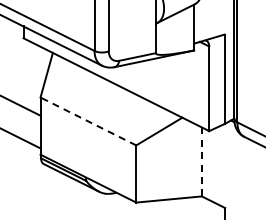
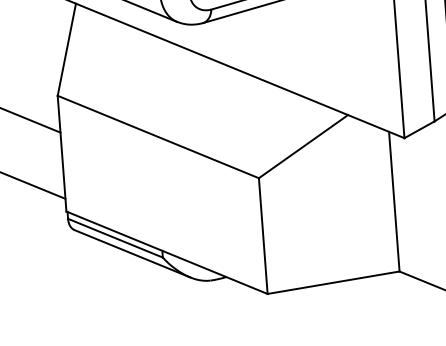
line: (88, 121) -> (158, 137), dashed -> solid
line: (201, 162) -> (393, 202), dashed -> solid

